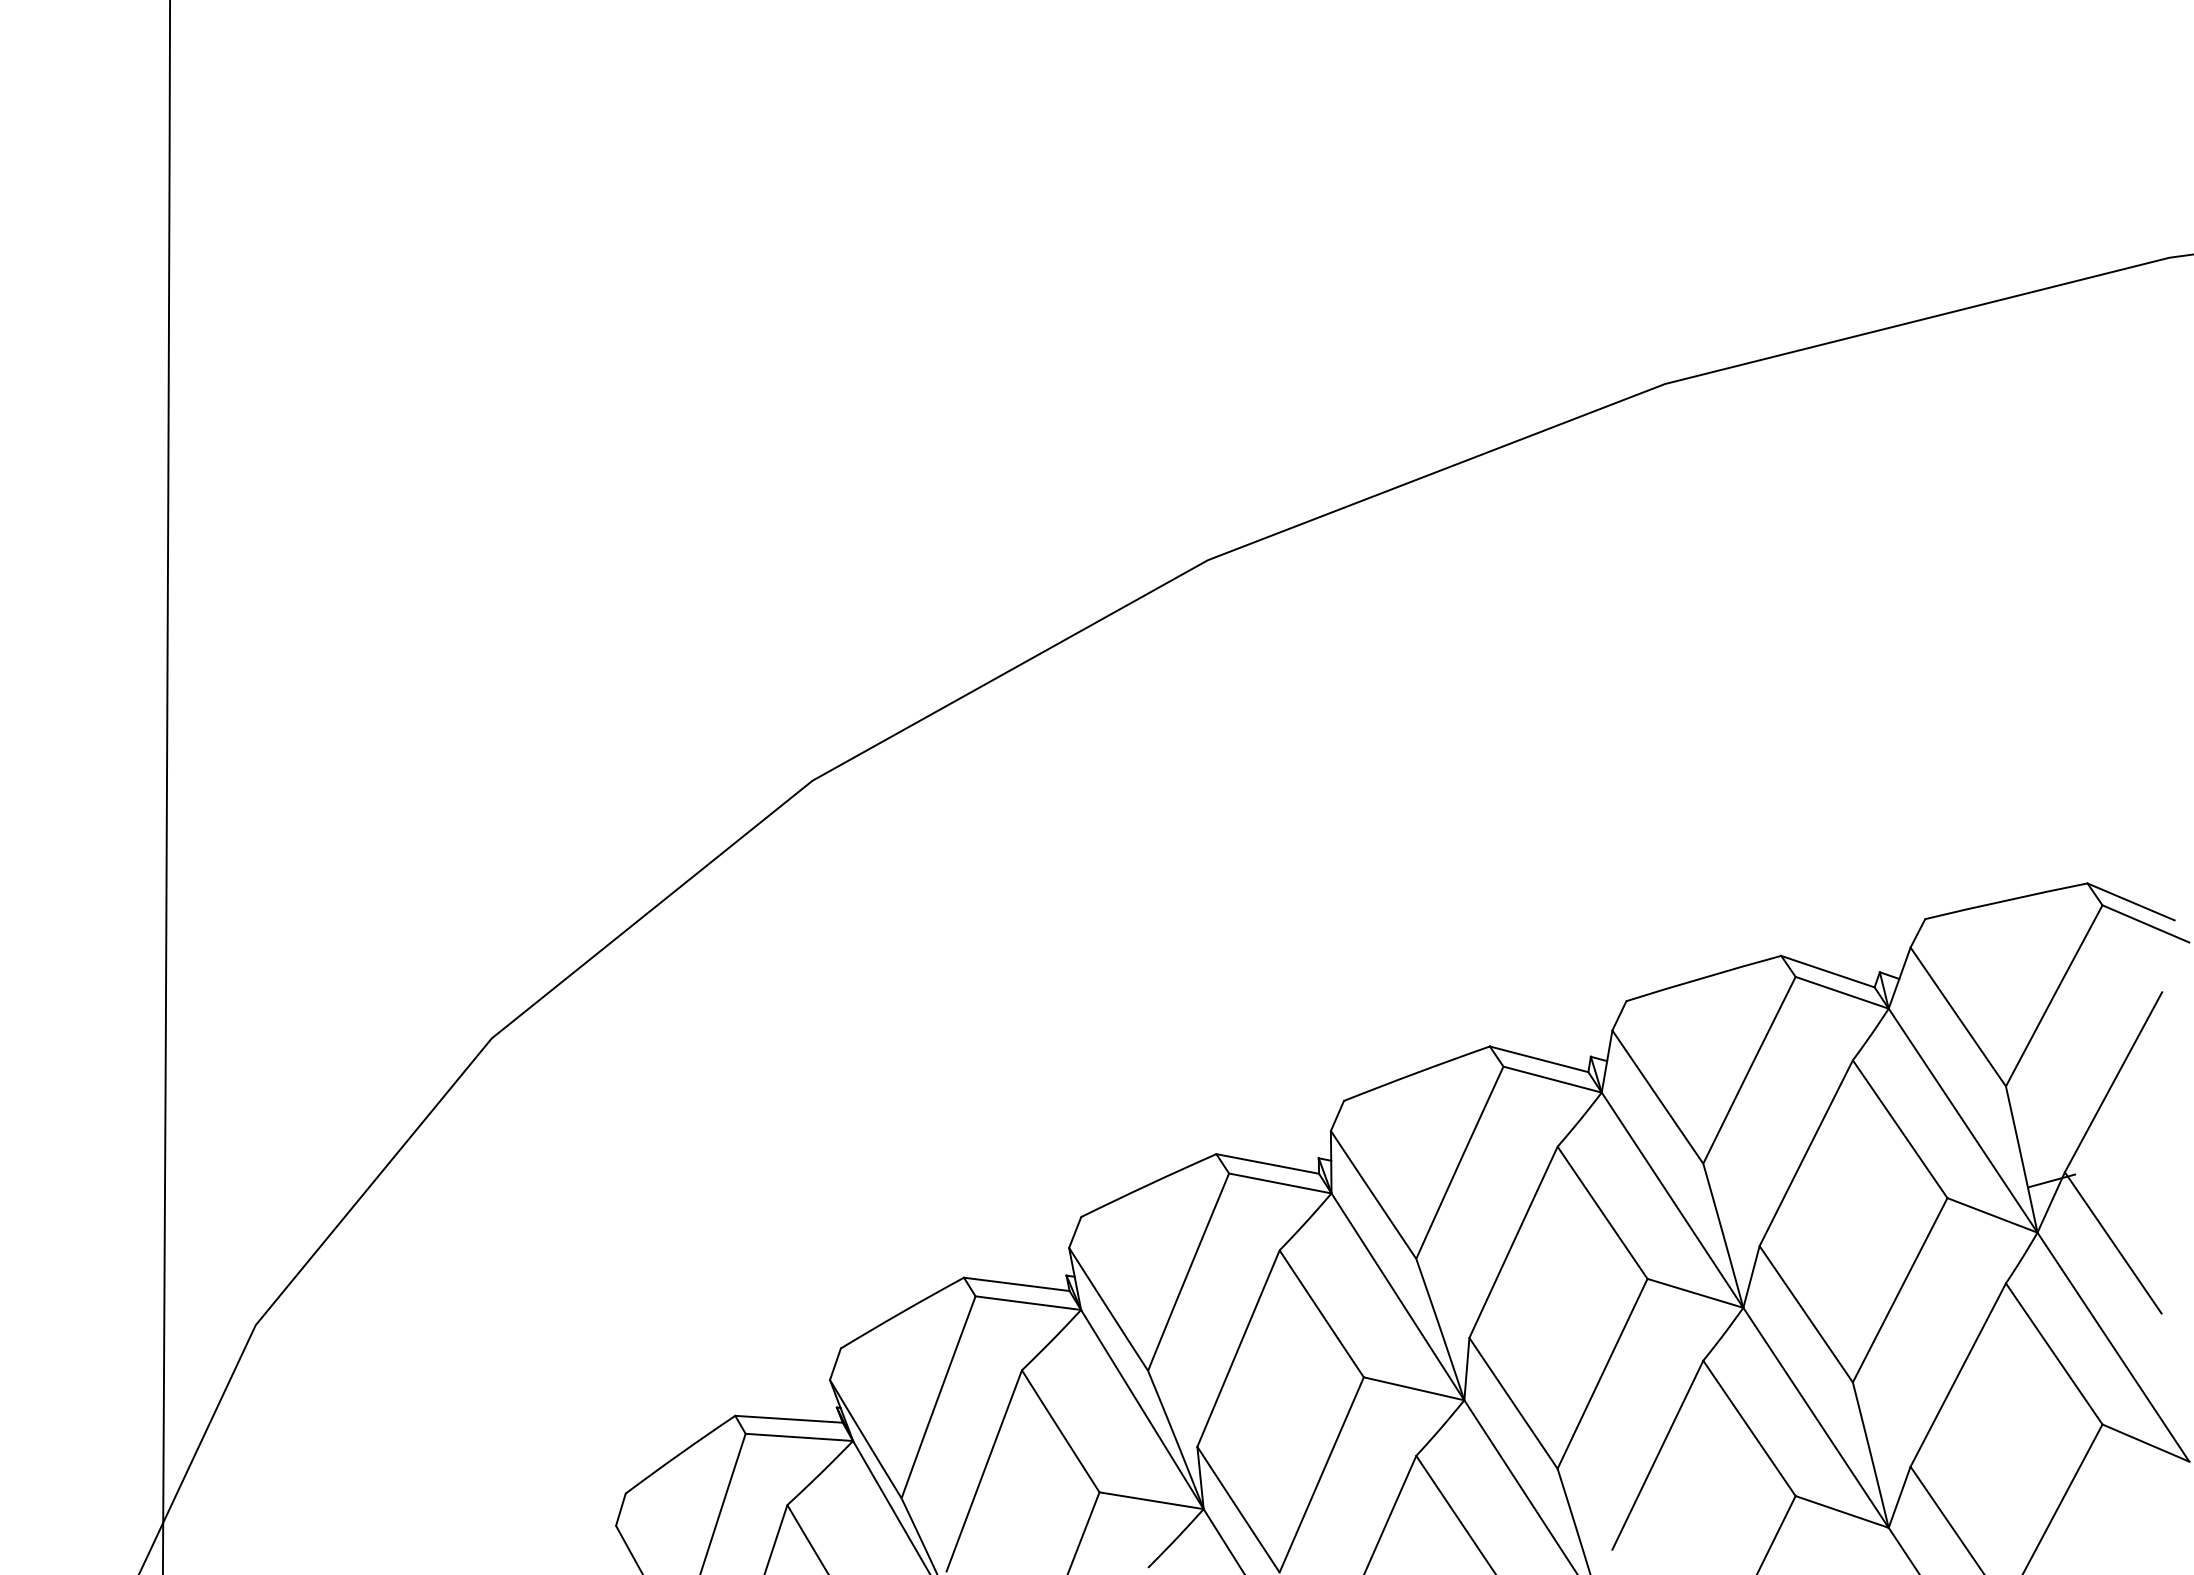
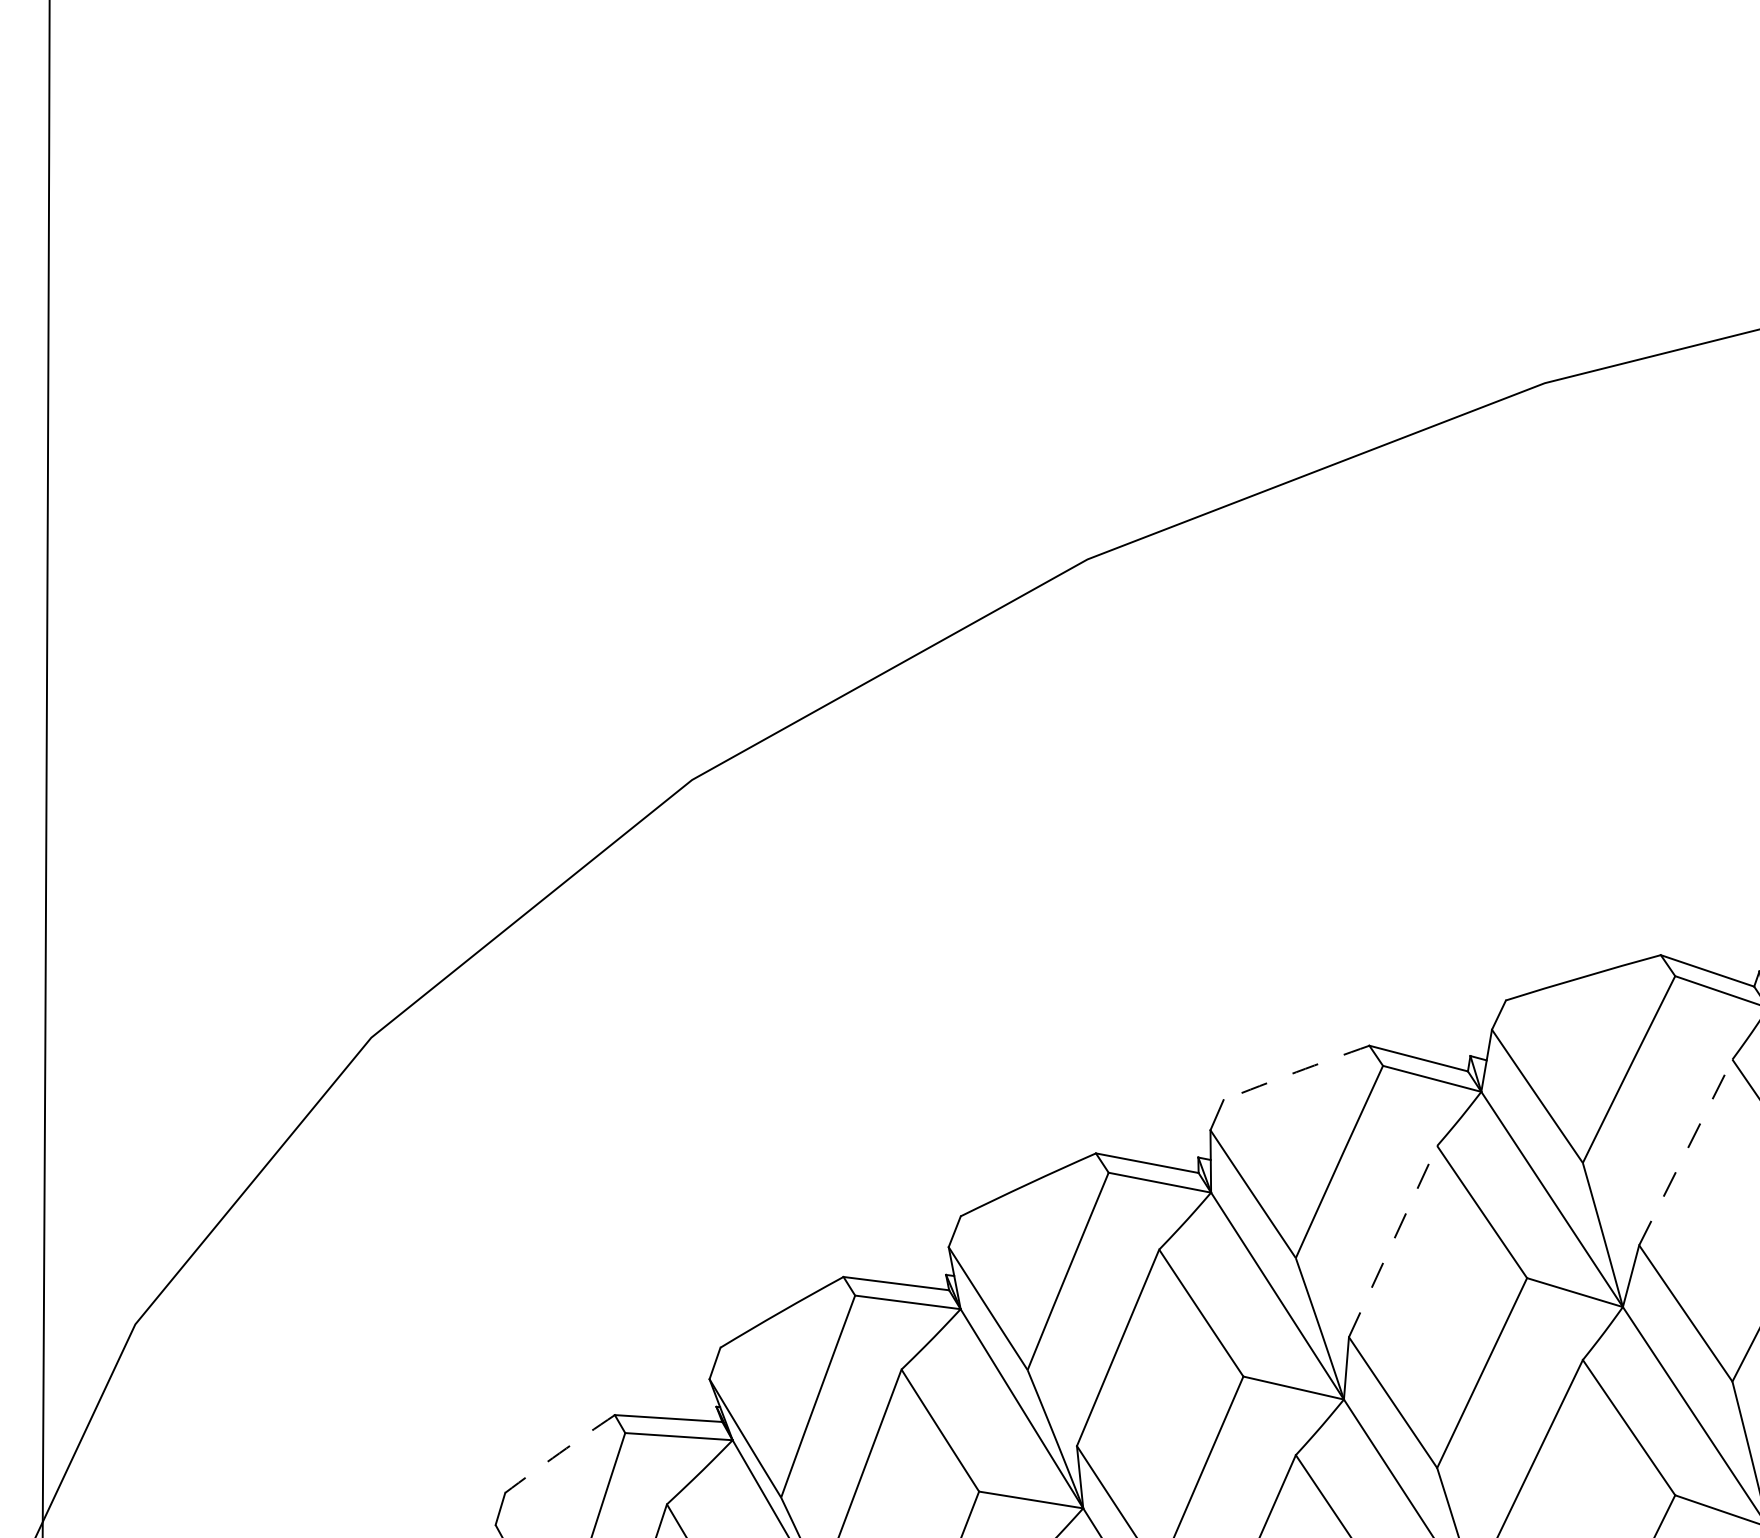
arc: (1416, 1073) -> (1296, 1072), solid -> dashed
line: (1806, 1153) -> (1686, 1152), solid -> dashed
line: (1513, 1241) -> (1393, 1240), solid -> dashed
arc: (680, 1454) -> (560, 1453), solid -> dashed

